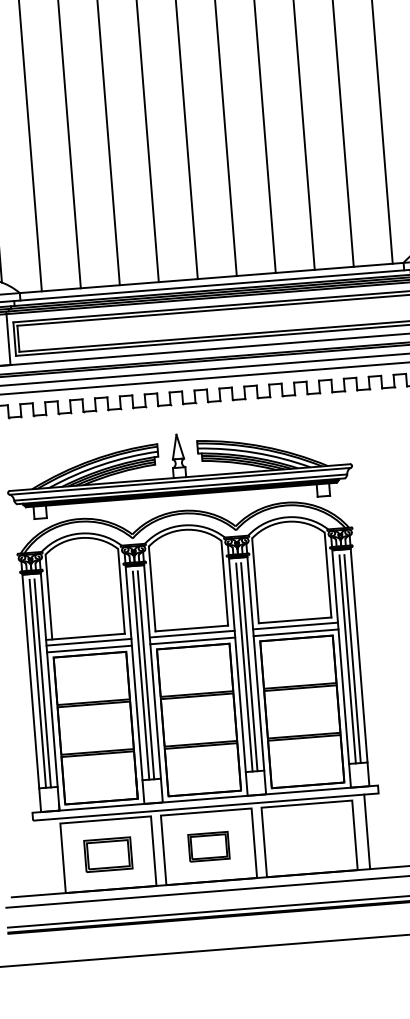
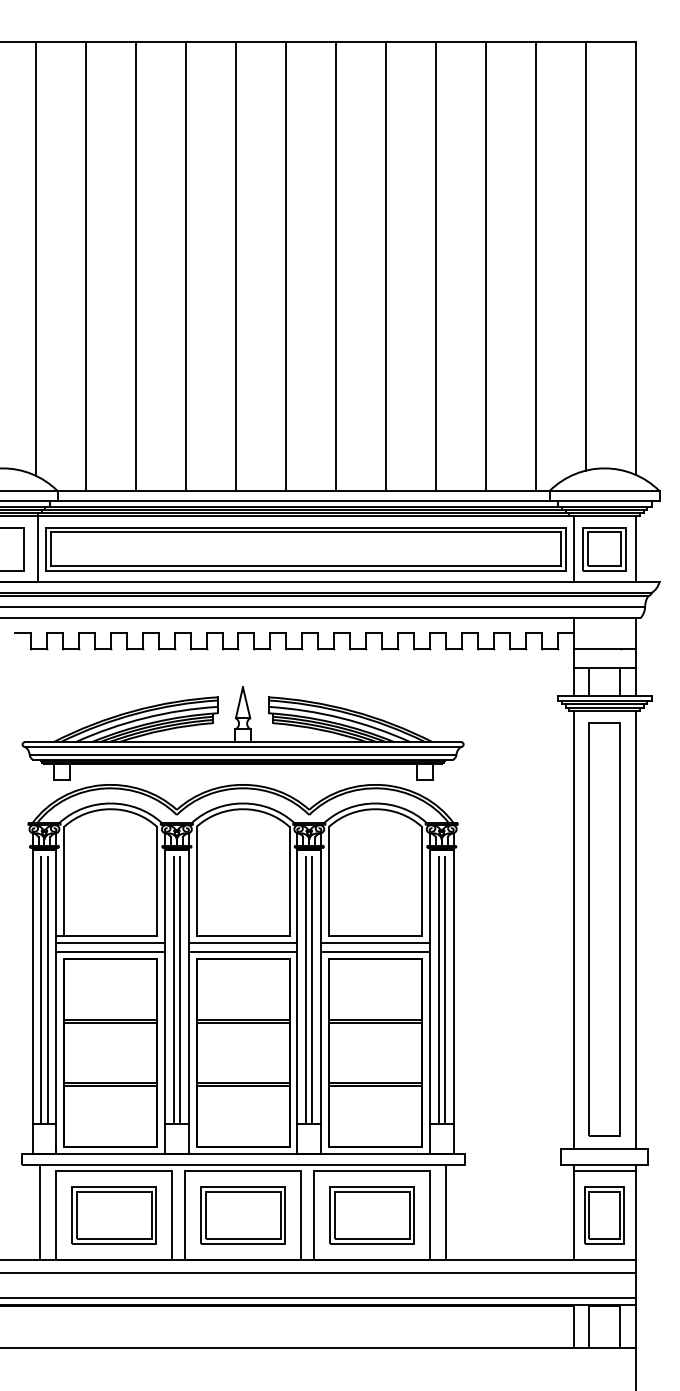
part: (309, 838) -> (371, 1215), added
part: (208, 846) -> (242, 1215), size x1.67
part: (107, 854) -> (113, 1215), size x1.43
line: (50, 856) -> (40, 1212), added

